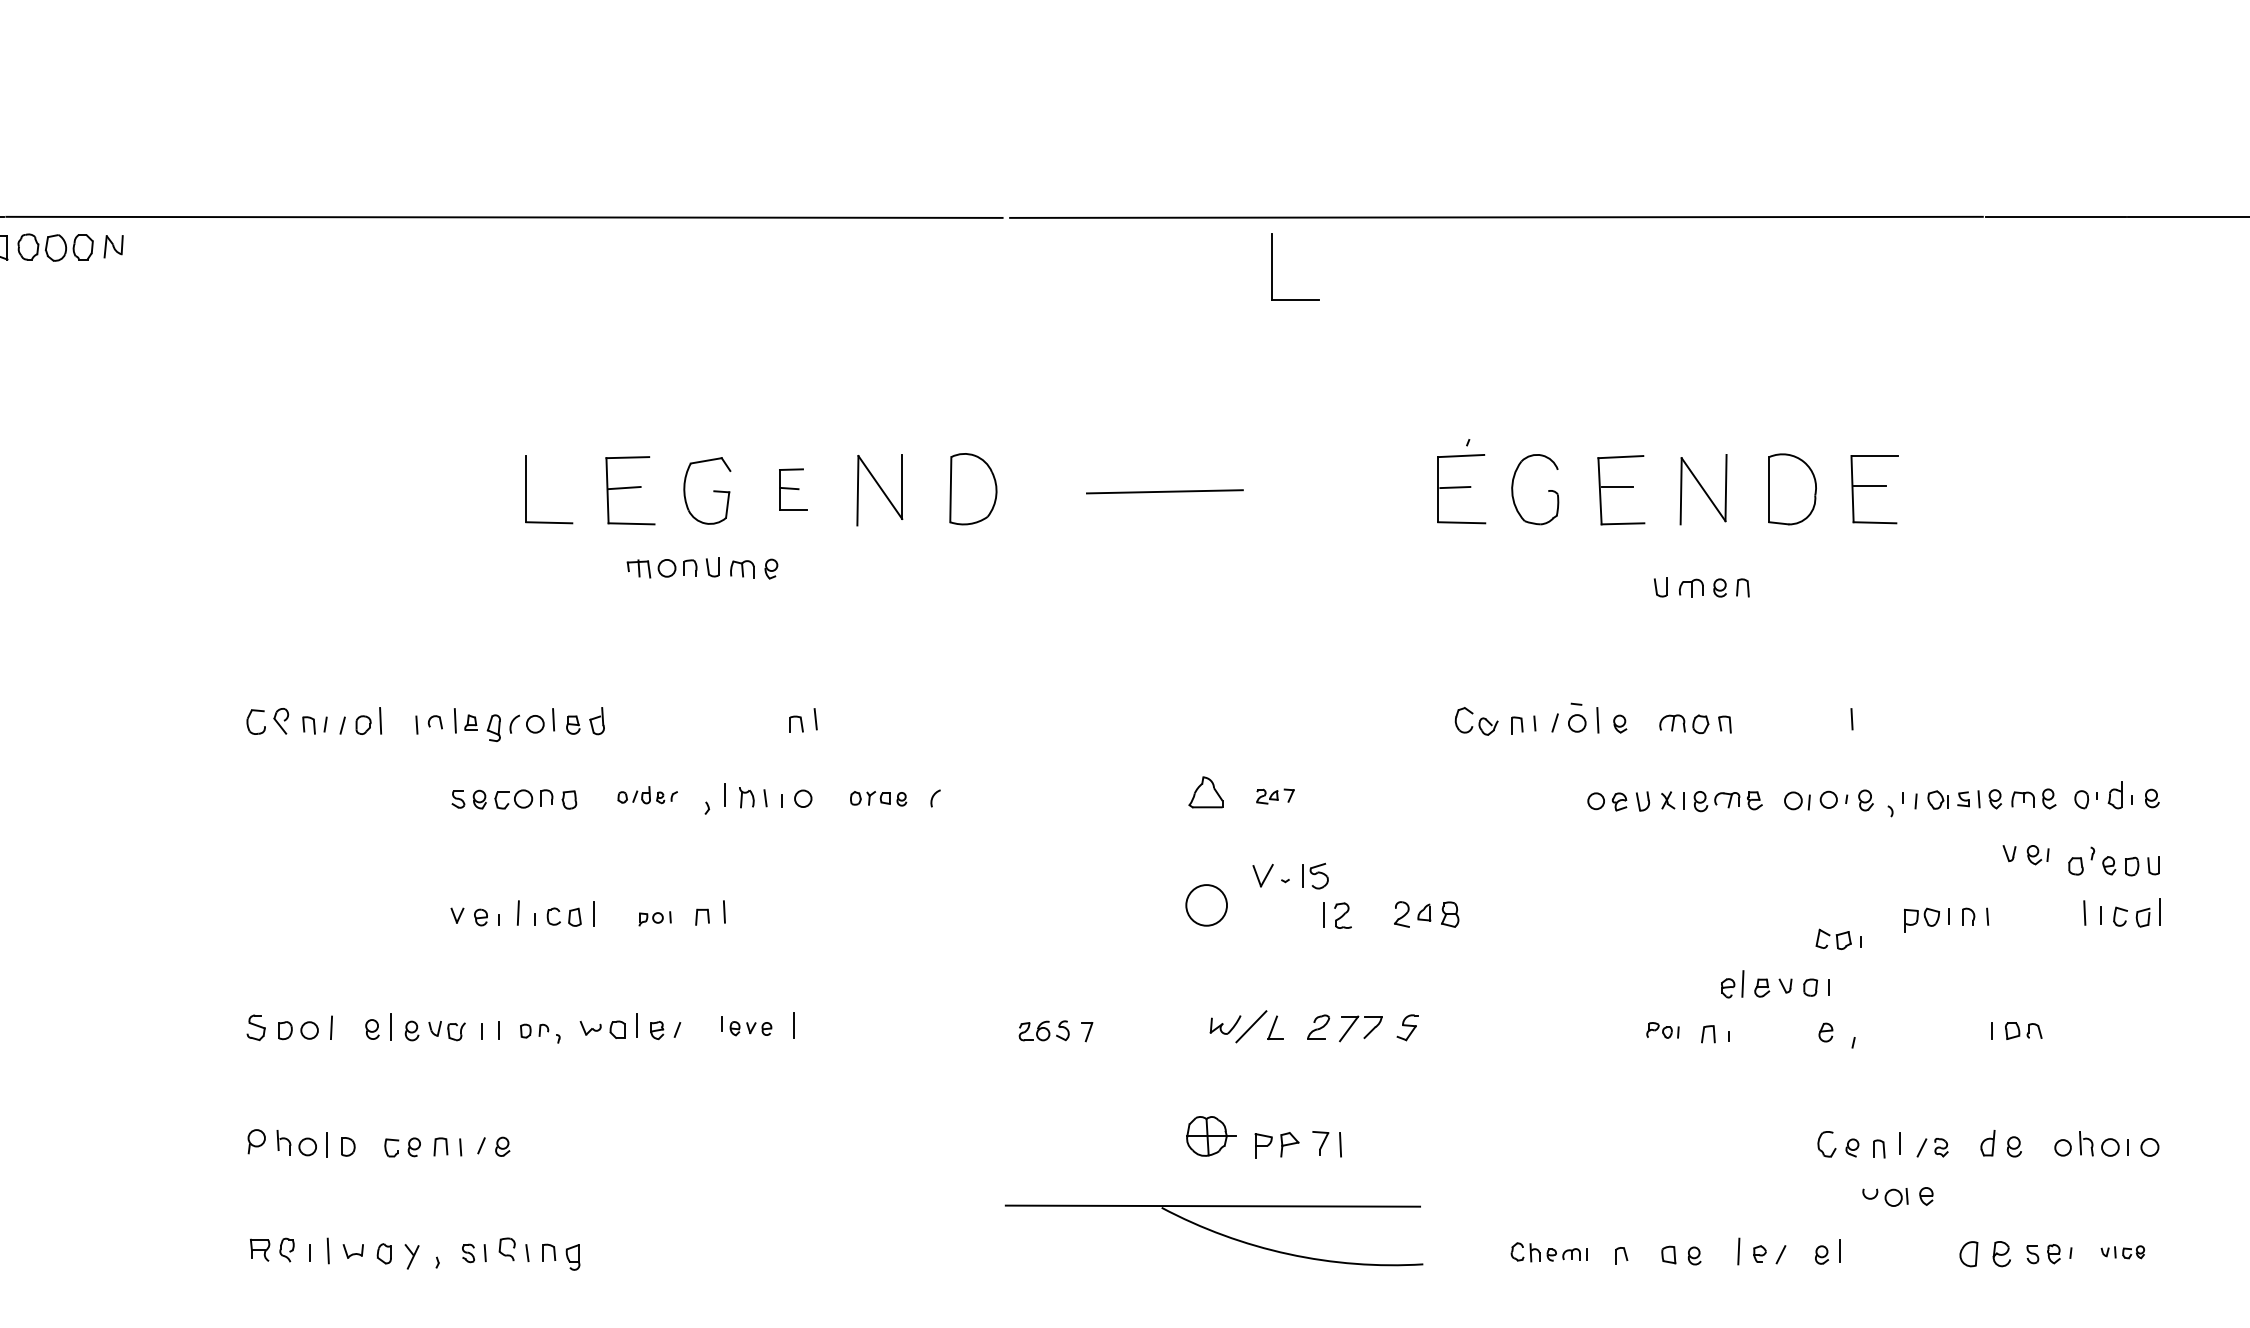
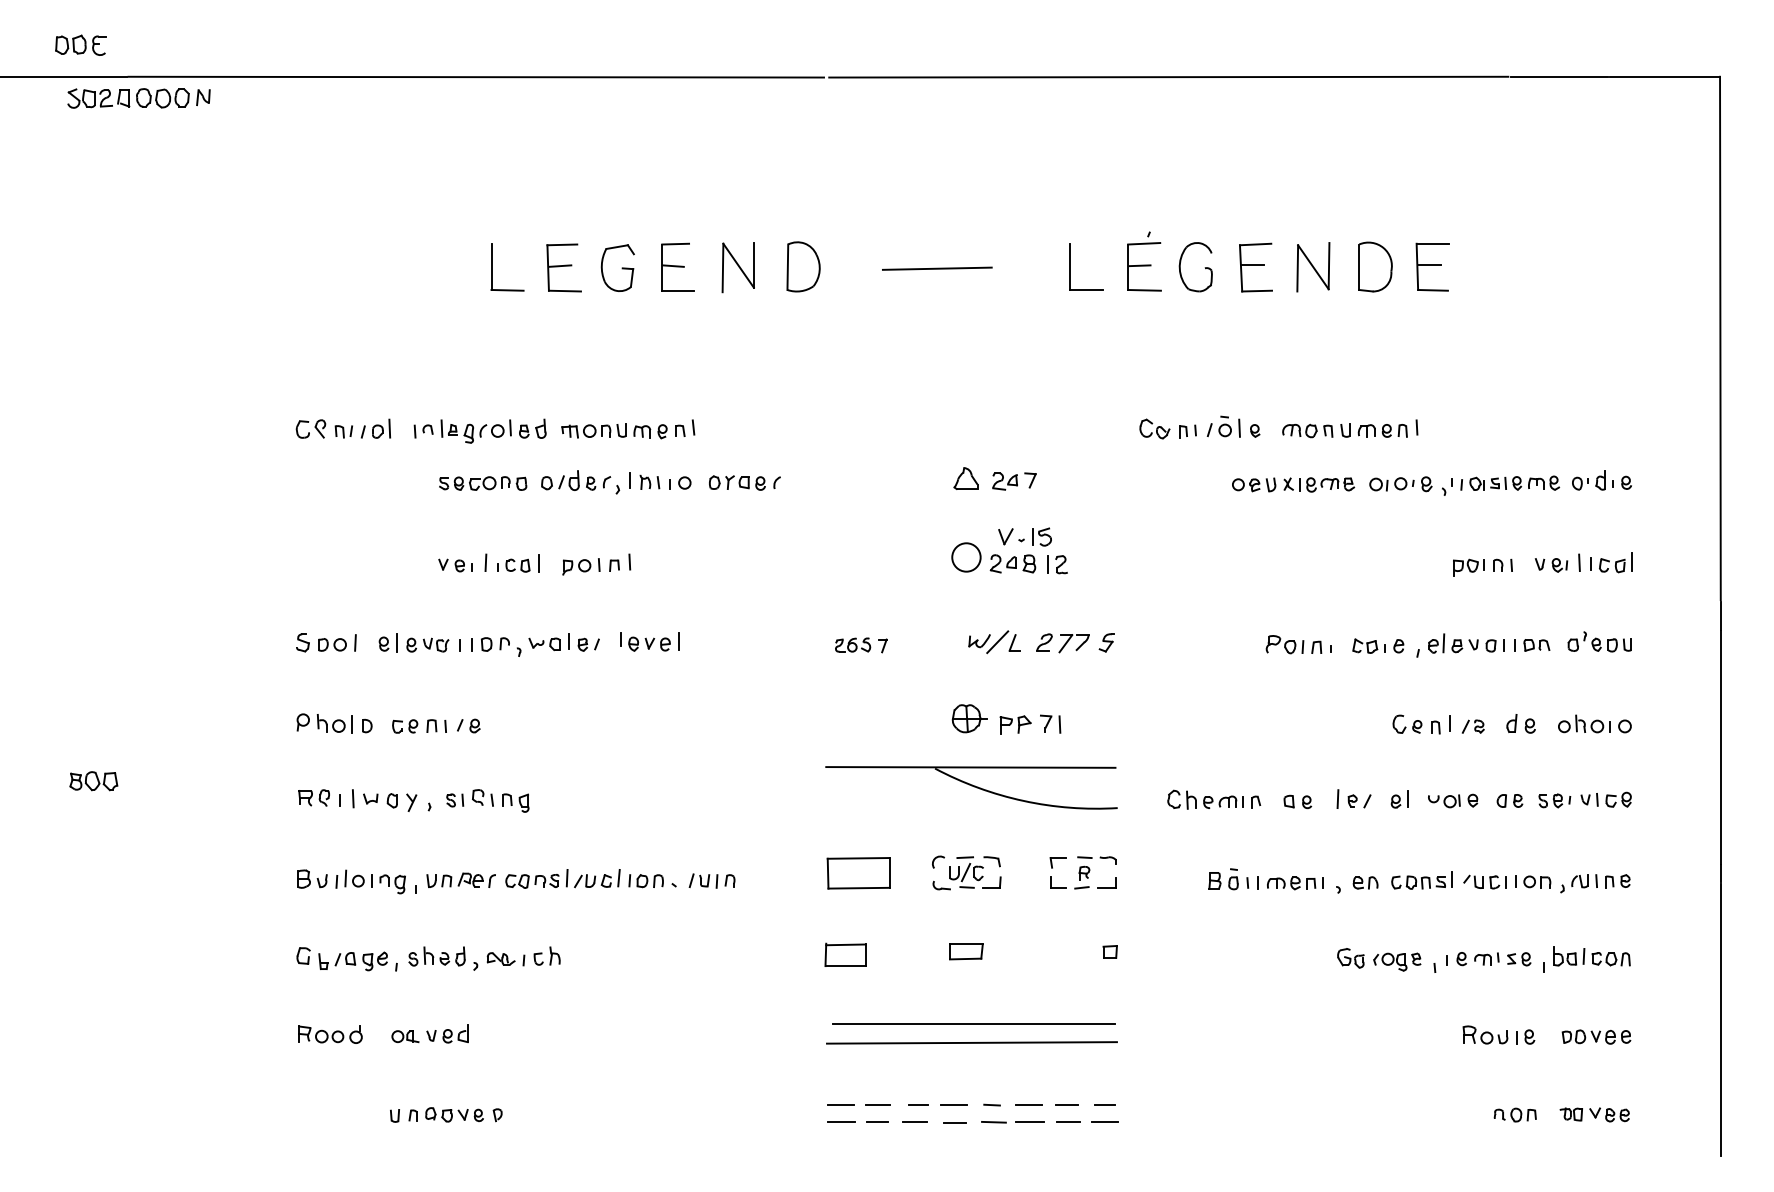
part: (1272, 266) -> (1070, 266), moved
part: (792, 488) -> (677, 266), size x1.67
part: (702, 568) -> (614, 431), moved
part: (1700, 587) -> (1373, 430), moved
part: (648, 795) -> (576, 480), size x1.67
part: (1275, 796) -> (1014, 481), size x1.67
part: (878, 797) -> (737, 482), size x1.43
part: (2026, 855) -> (1551, 565), moved
part: (2113, 861) -> (1599, 641), moved
part: (1425, 914) -> (1012, 563), moved
part: (655, 918) -> (581, 566), size x1.67
part: (1838, 938) -> (1368, 645), moved
part: (1775, 984) -> (1466, 643), moved
part: (746, 1025) -> (645, 641), size x1.43
part: (1662, 1030) -> (1284, 644), size x1.67
part: (540, 1032) -> (501, 646), size x1.43
part: (1898, 1196) -> (1453, 800), moved
part: (1549, 1252) -> (1205, 799), size x1.43
part: (2122, 1252) -> (1605, 799), size x1.67
part: (1984, 1253) -> (1509, 800), size x0.71

